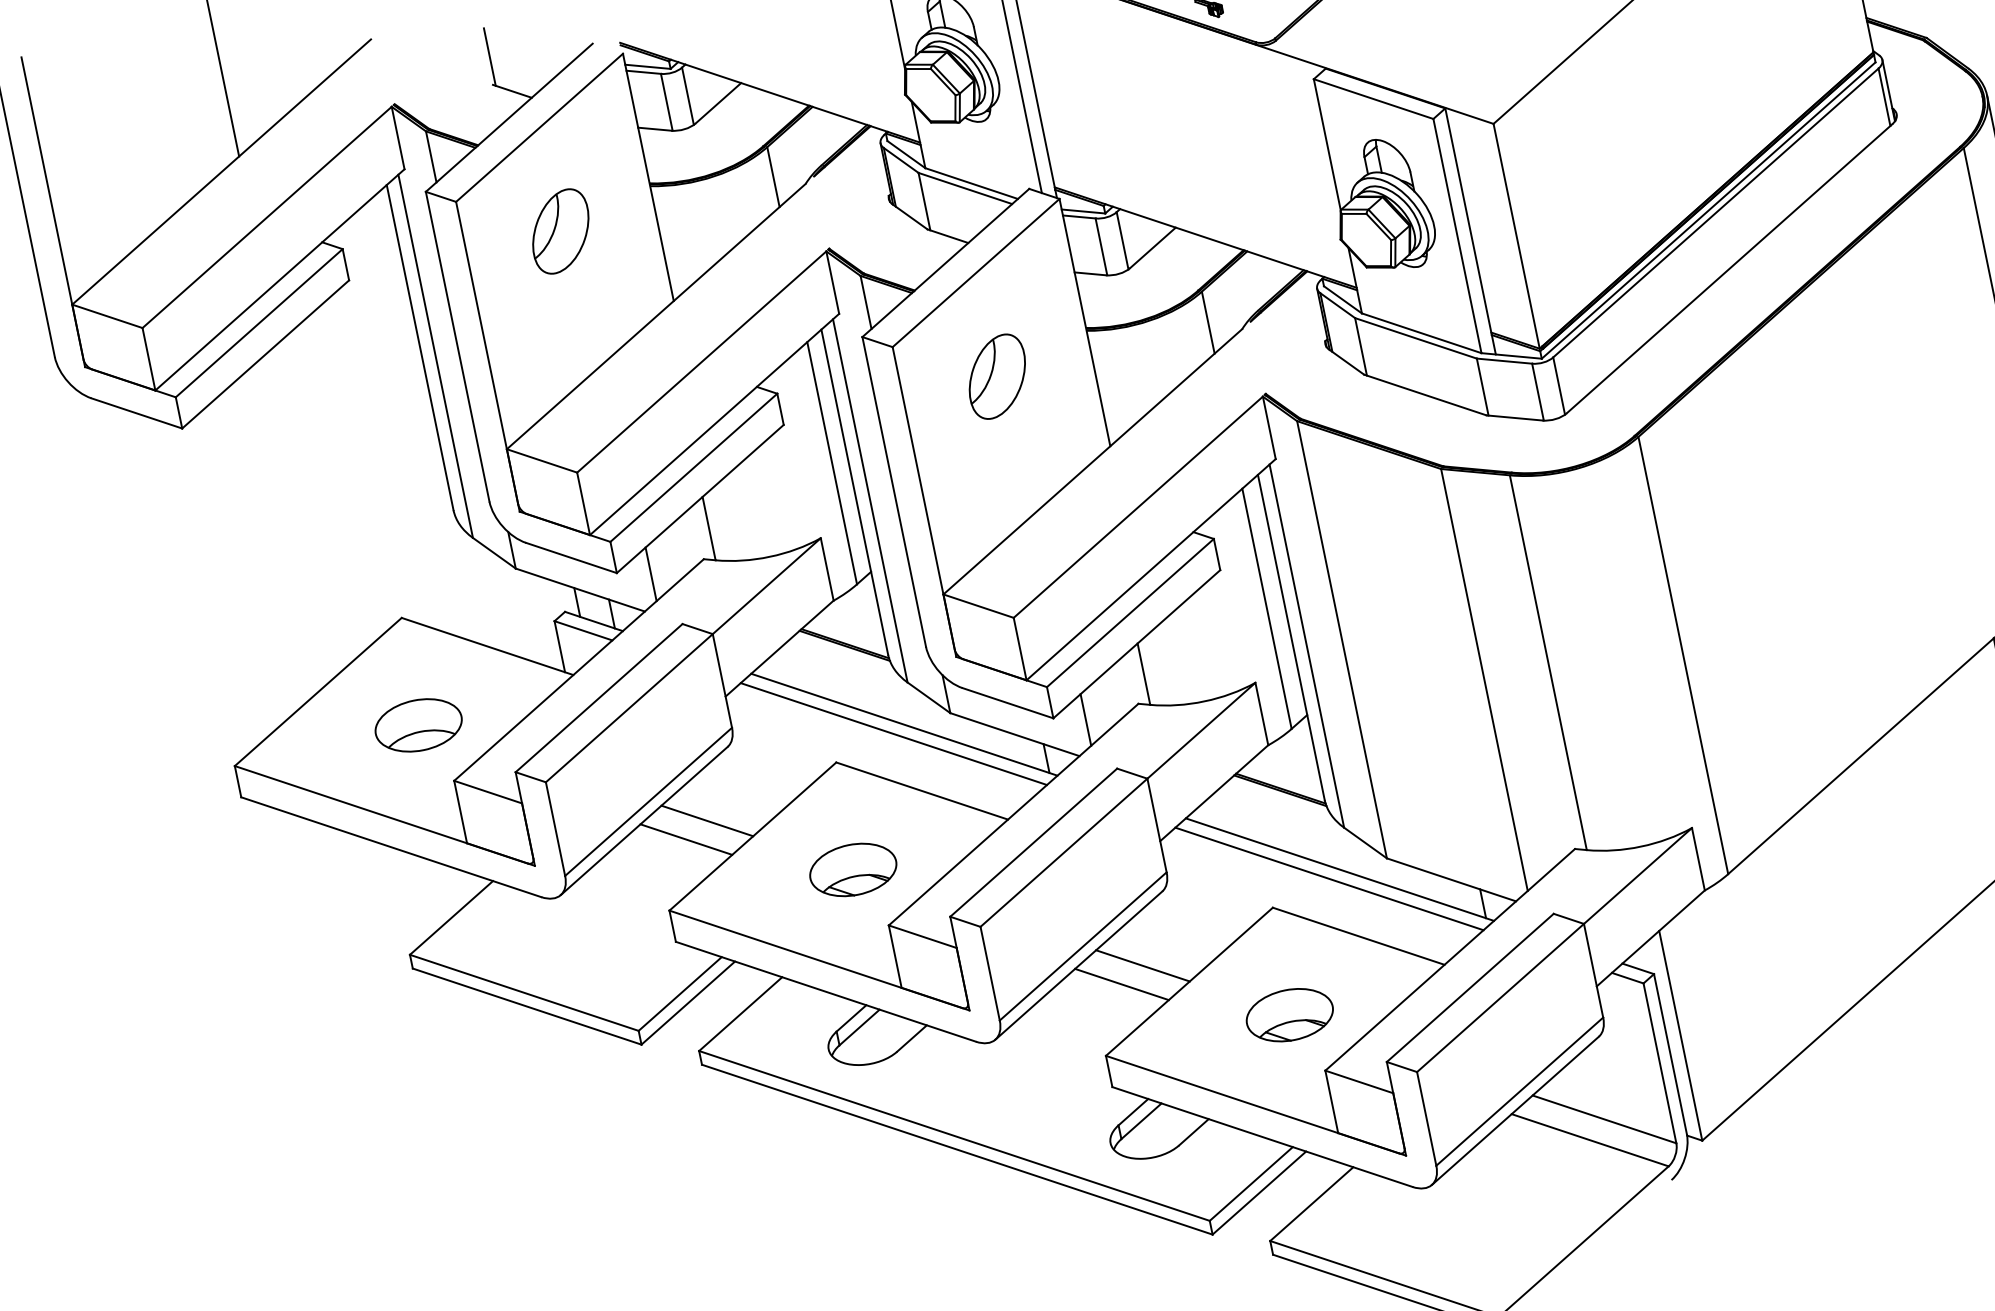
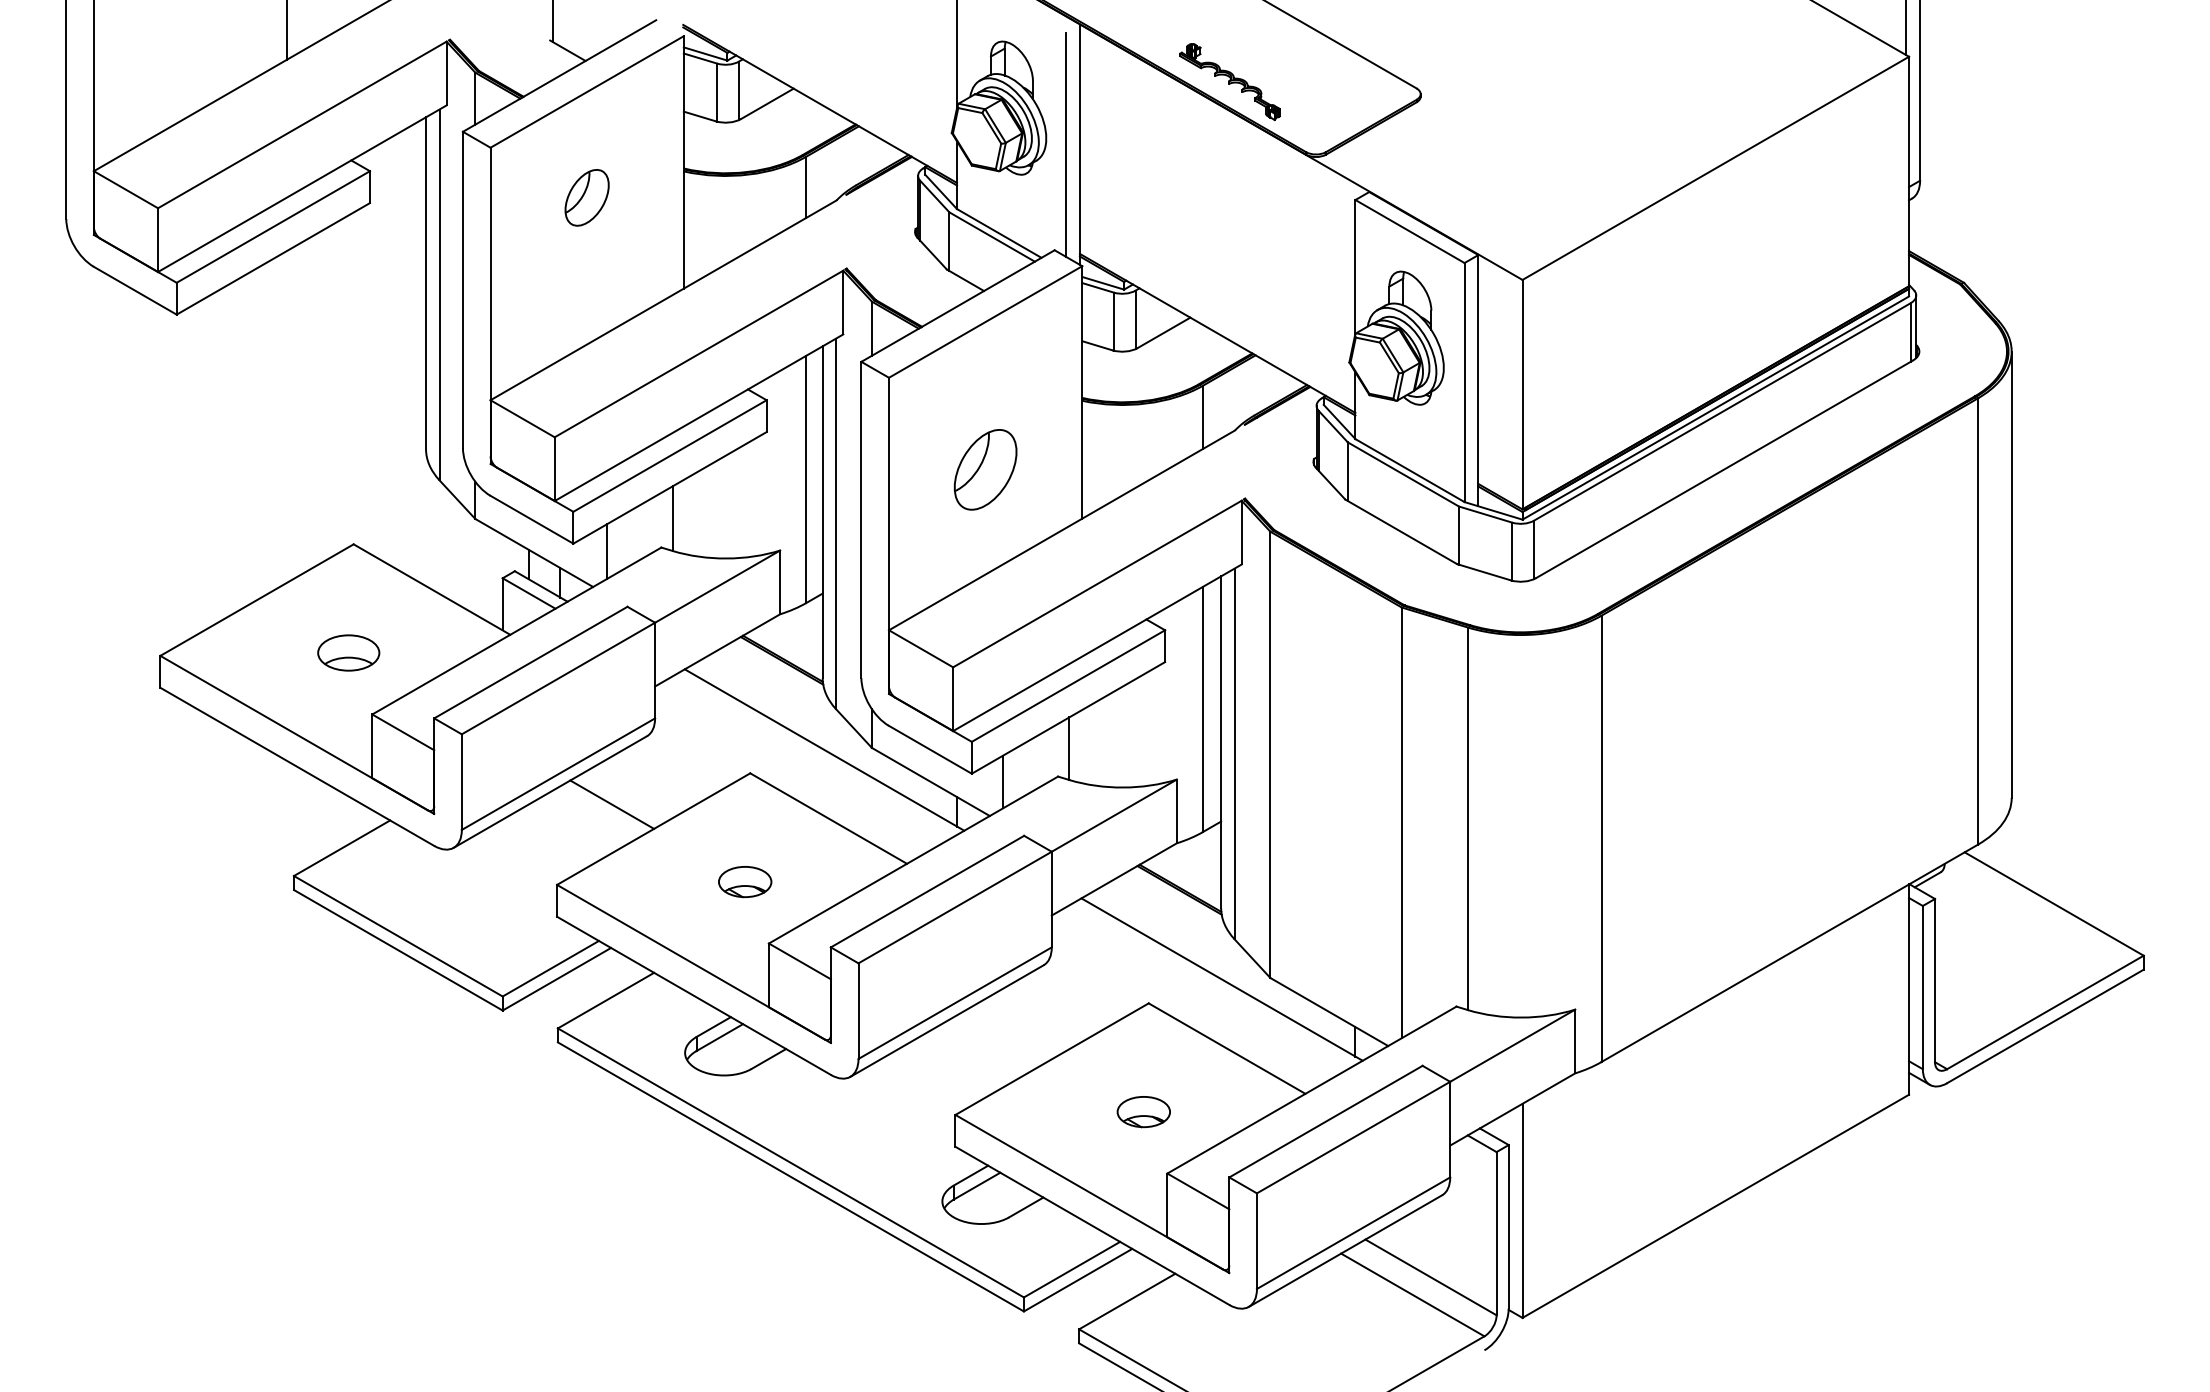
part: (560, 231) -> (586, 197), size x0.7
part: (997, 376) -> (985, 469), moved
part: (418, 724) -> (348, 652), size x0.7
line: (893, 733) -> (812, 756), removed
line: (685, 839) -> (587, 818), removed
part: (852, 869) -> (744, 881), size x0.6
line: (1329, 878) -> (1209, 986), removed
line: (1142, 965) -> (1009, 1033), removed
line: (1121, 983) -> (985, 1047), removed
part: (1289, 1014) -> (1143, 1111), size x0.6

